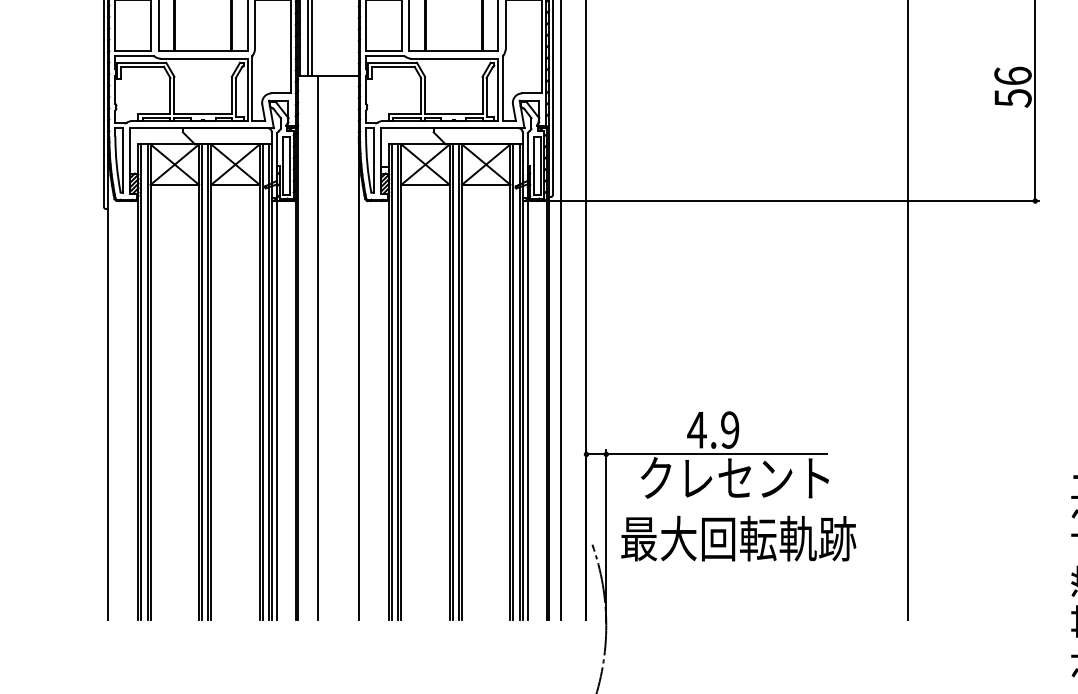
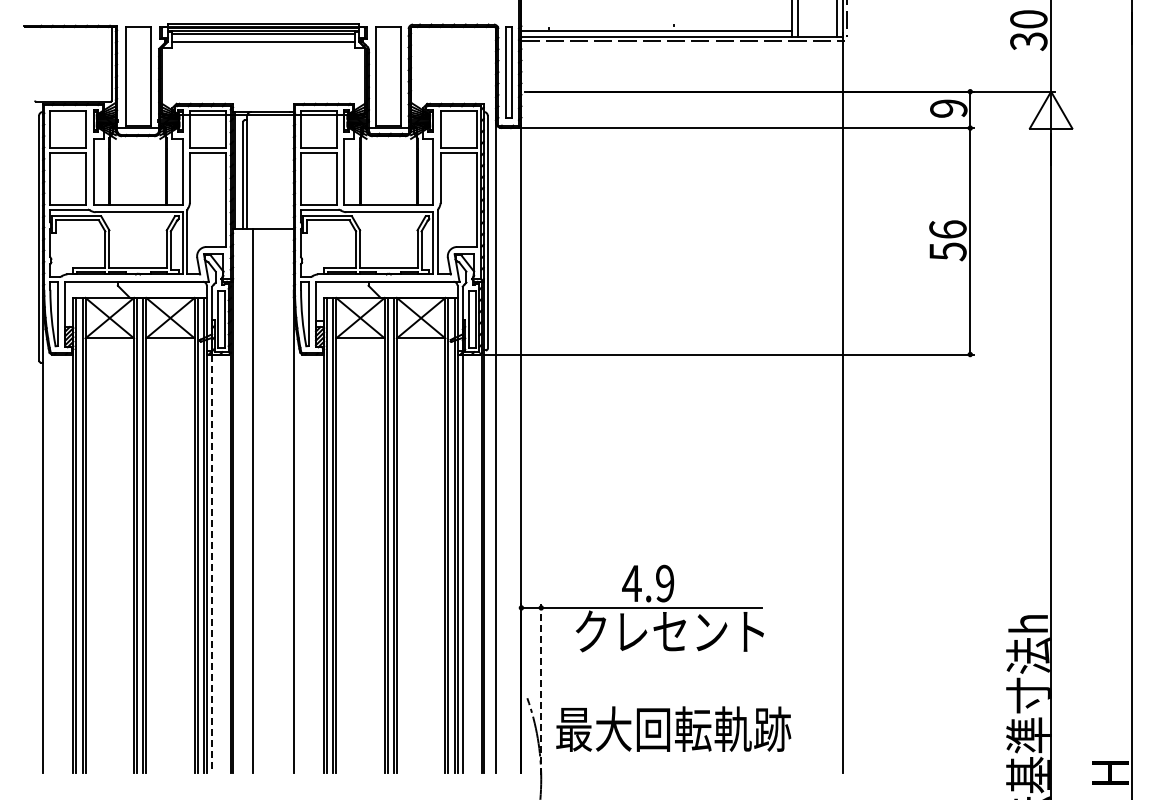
line: (277, 410) -> (212, 564), solid -> dashed
line: (606, 535) -> (541, 689), solid -> dashed
text: (738, 537) -> (673, 728), moved

